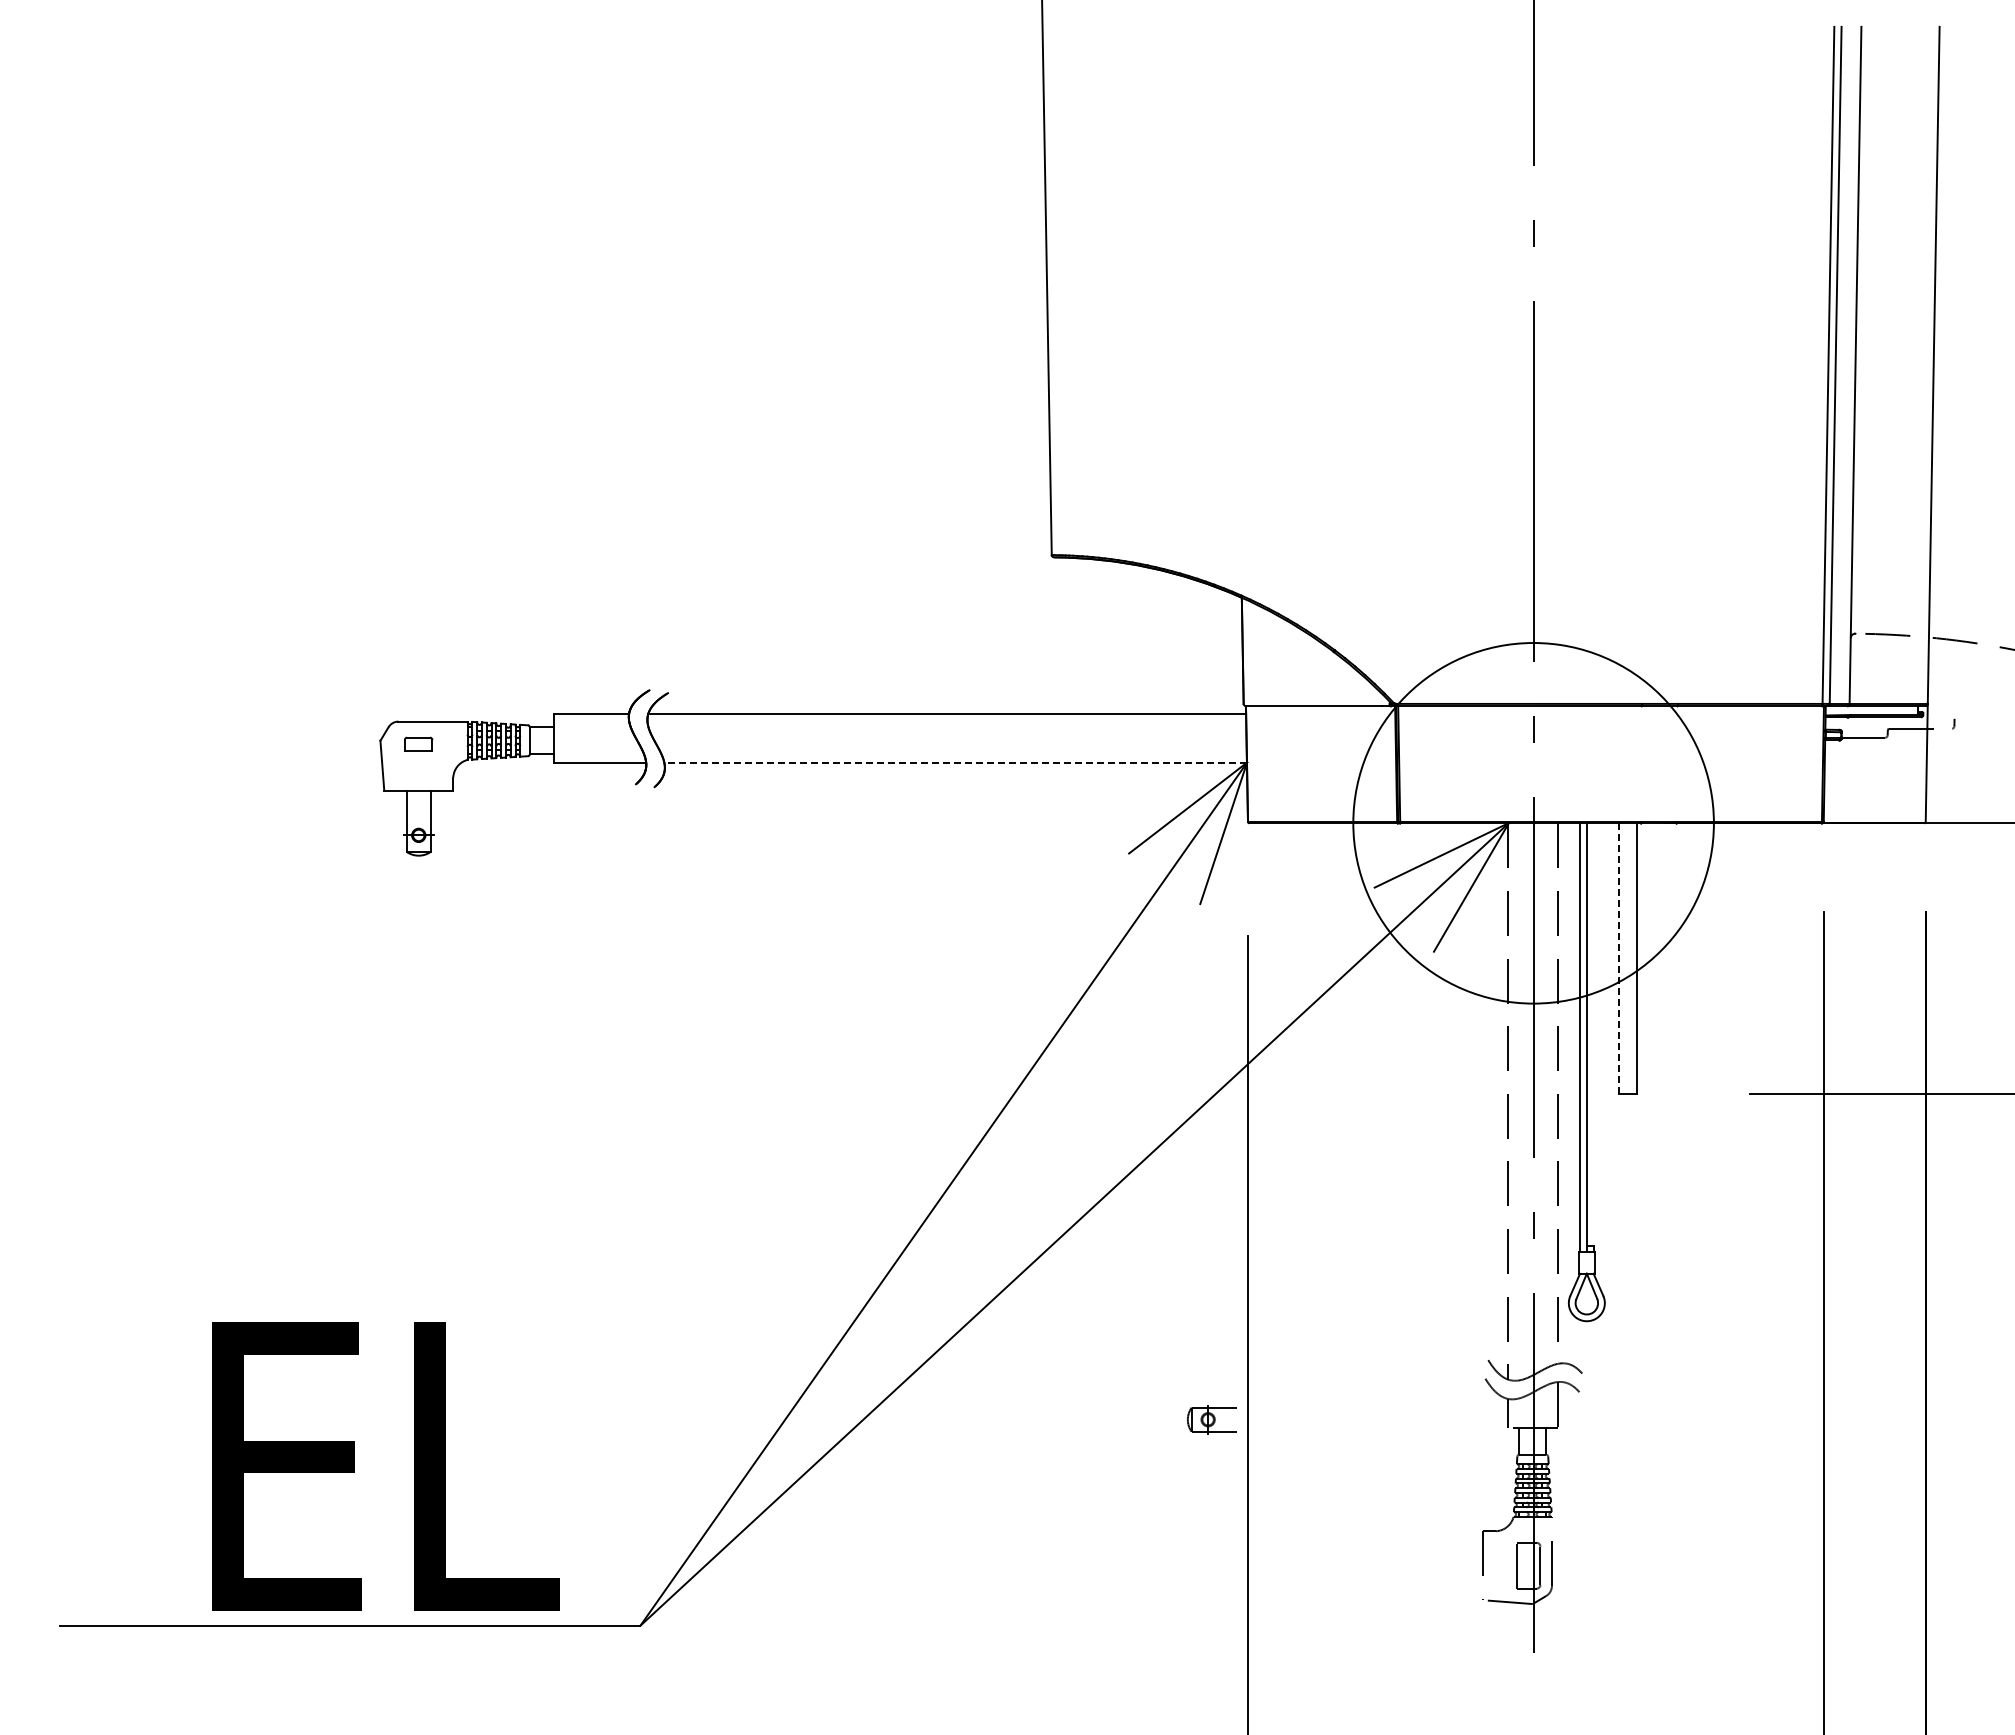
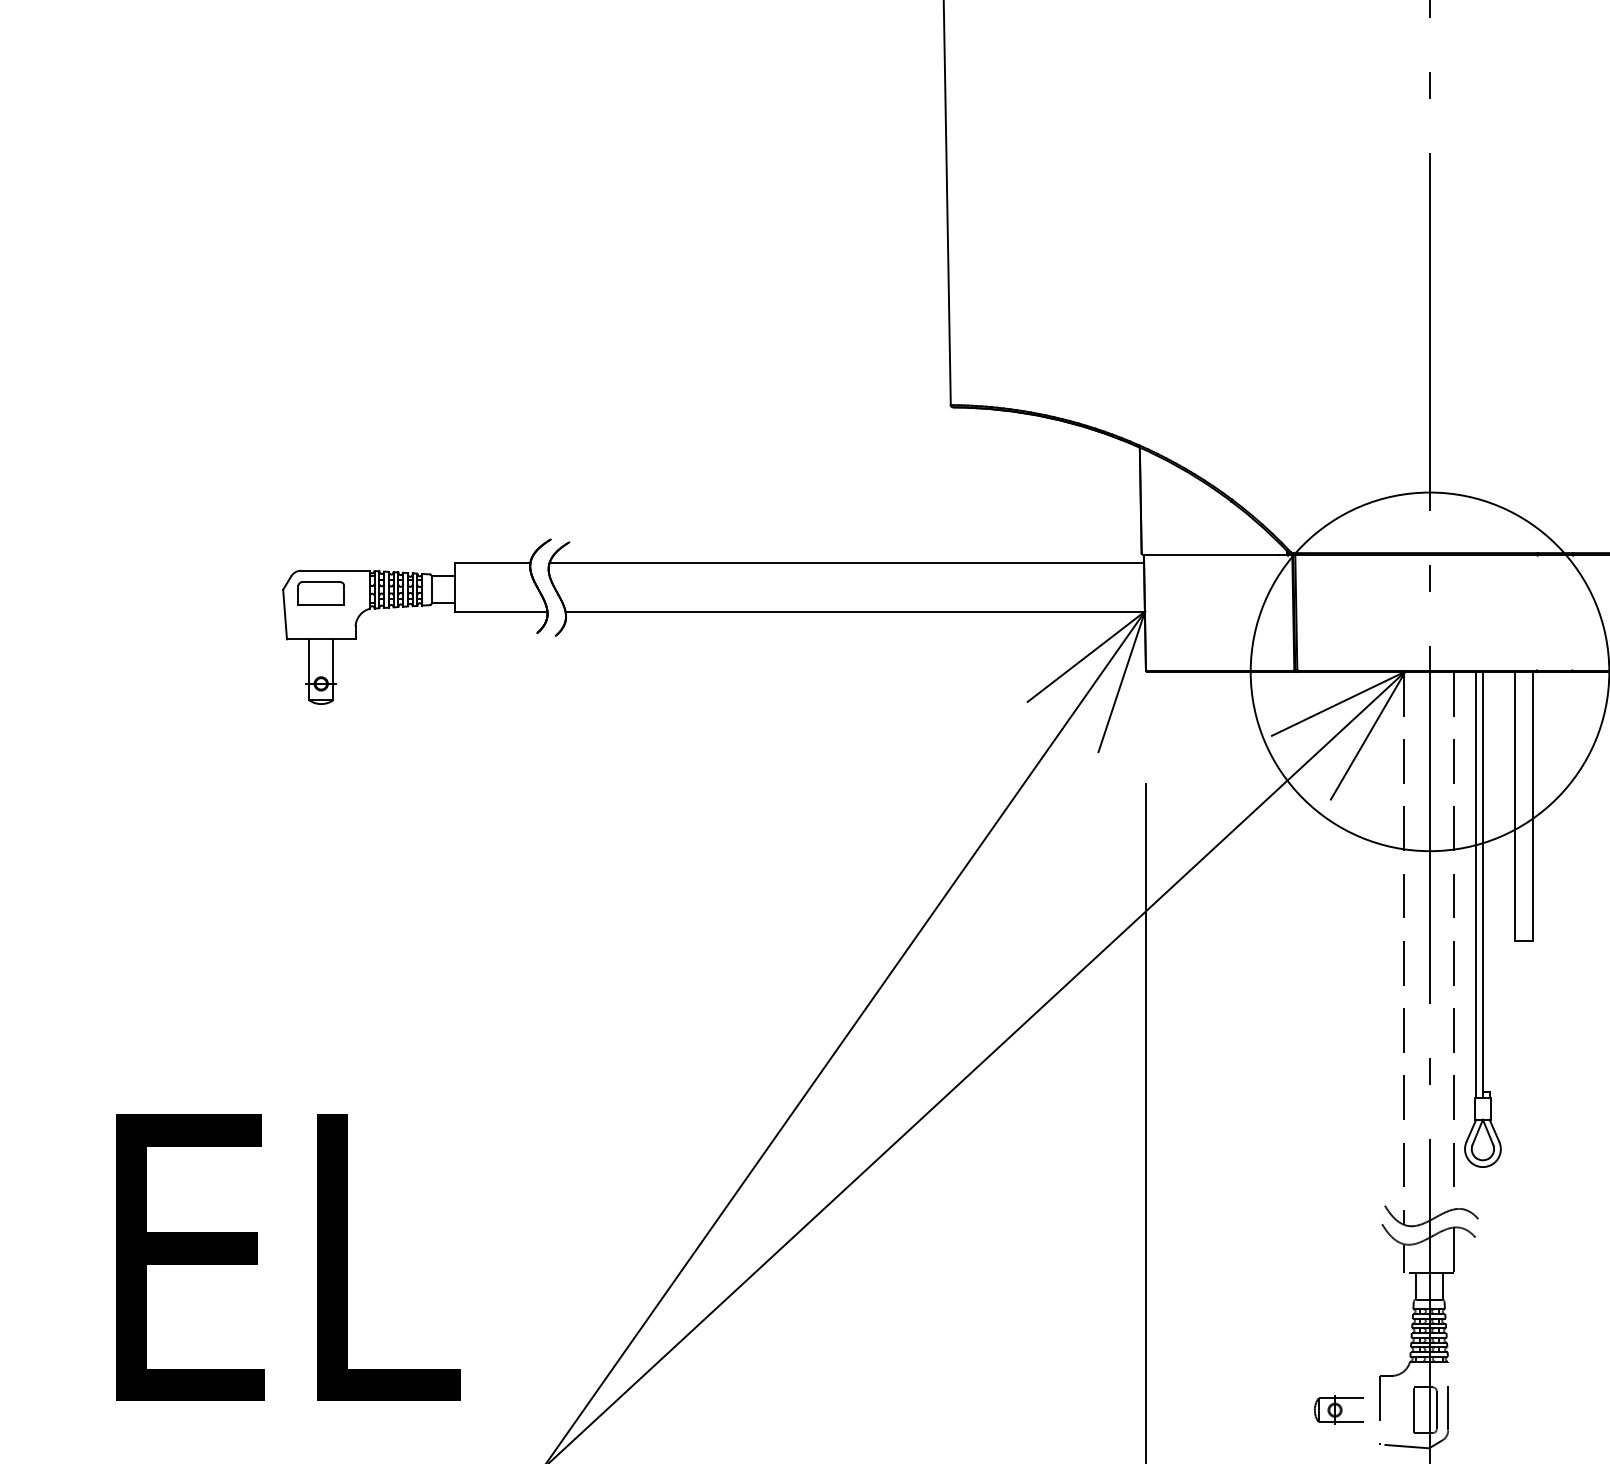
part: (418, 744) -> (321, 593), size x1.67
line: (955, 763) -> (855, 612), dashed -> solid
line: (1619, 959) -> (1515, 807), dashed -> solid
part: (1211, 1419) -> (1338, 1409), moved
text: (385, 1466) -> (288, 1257), moved

